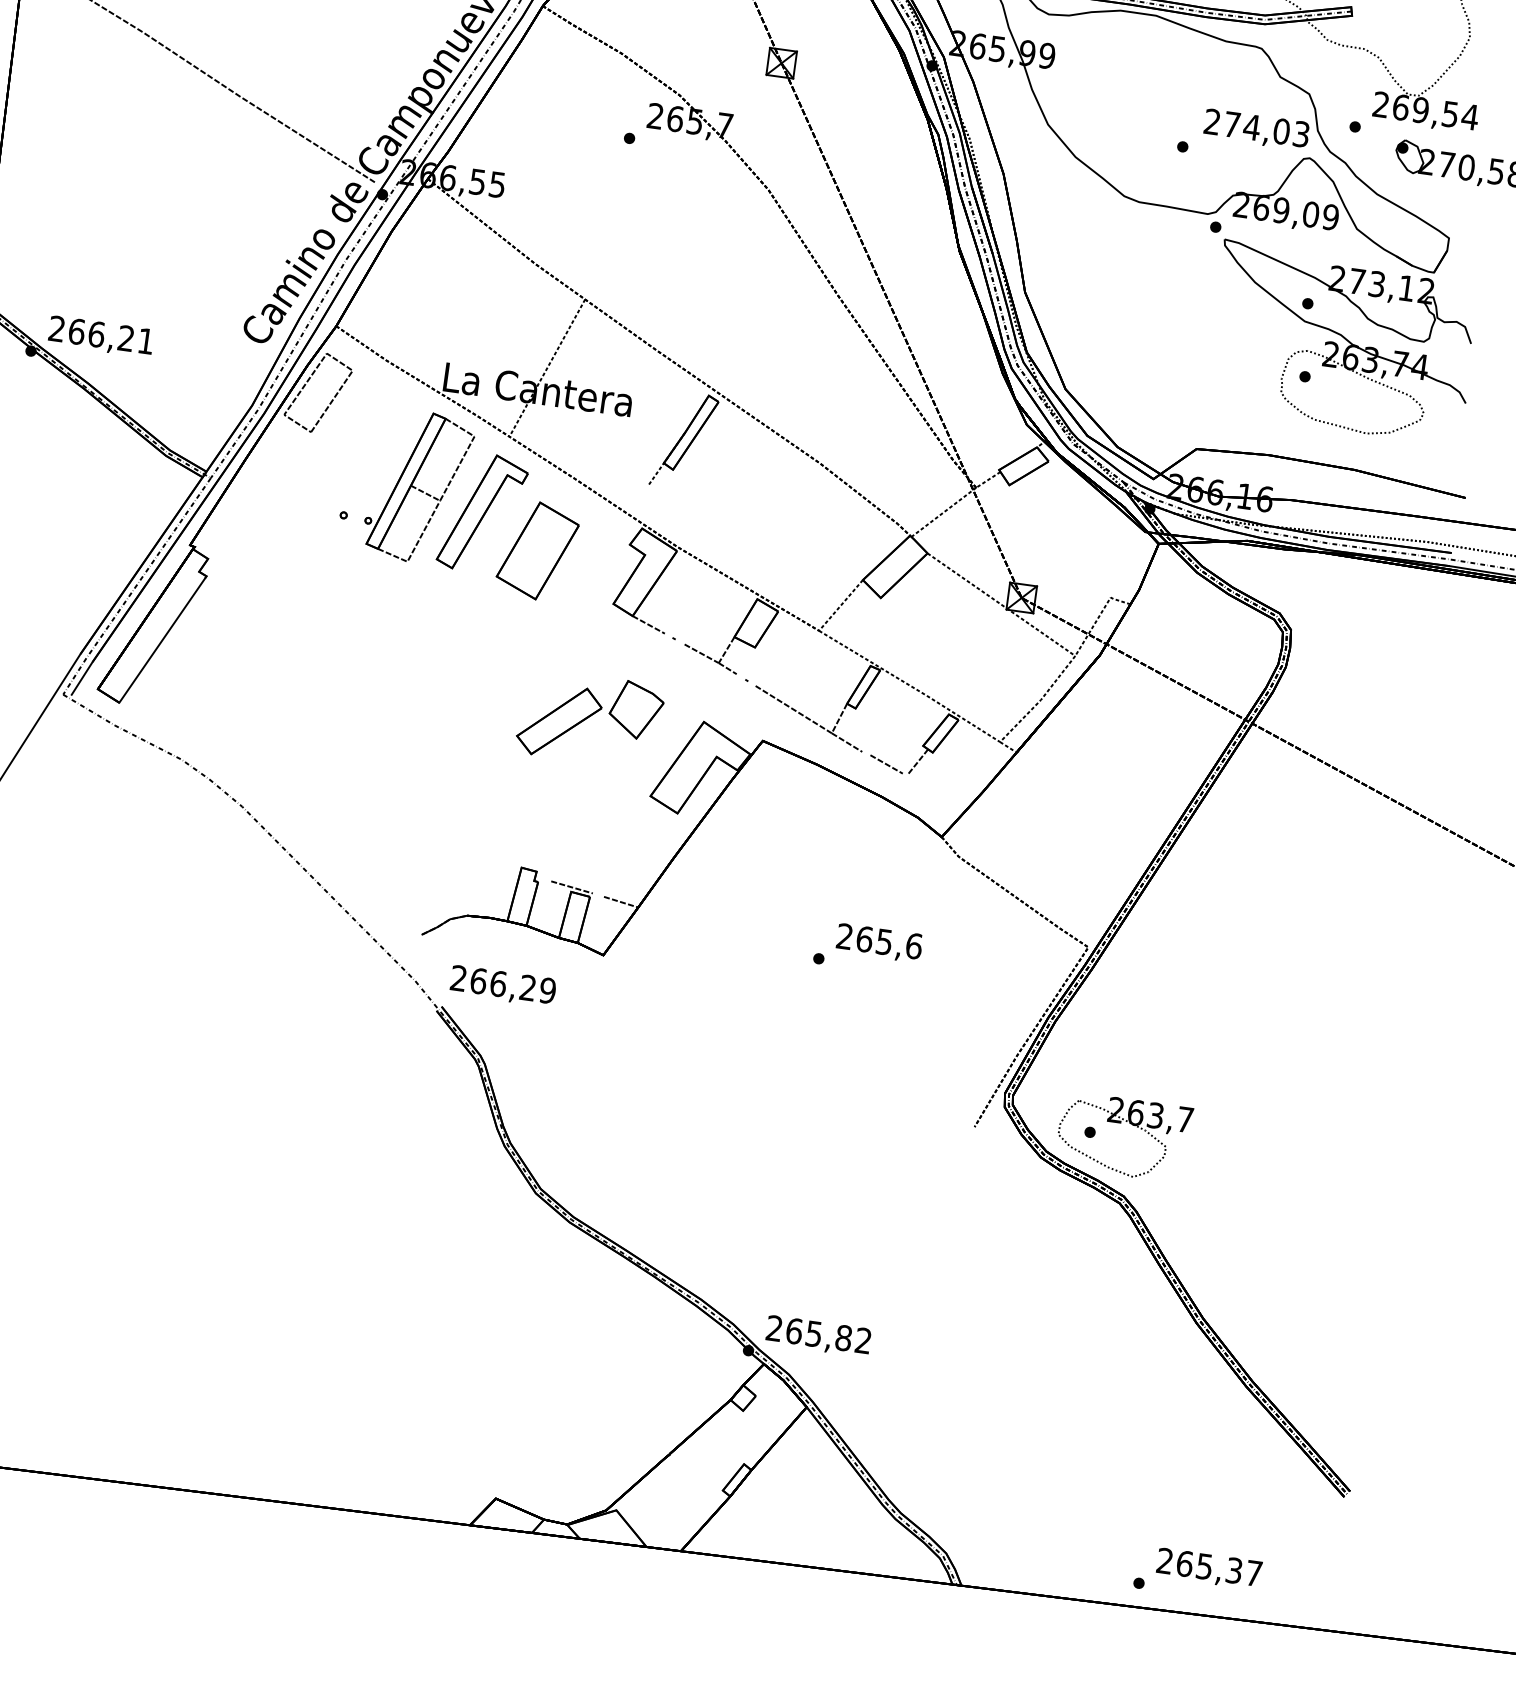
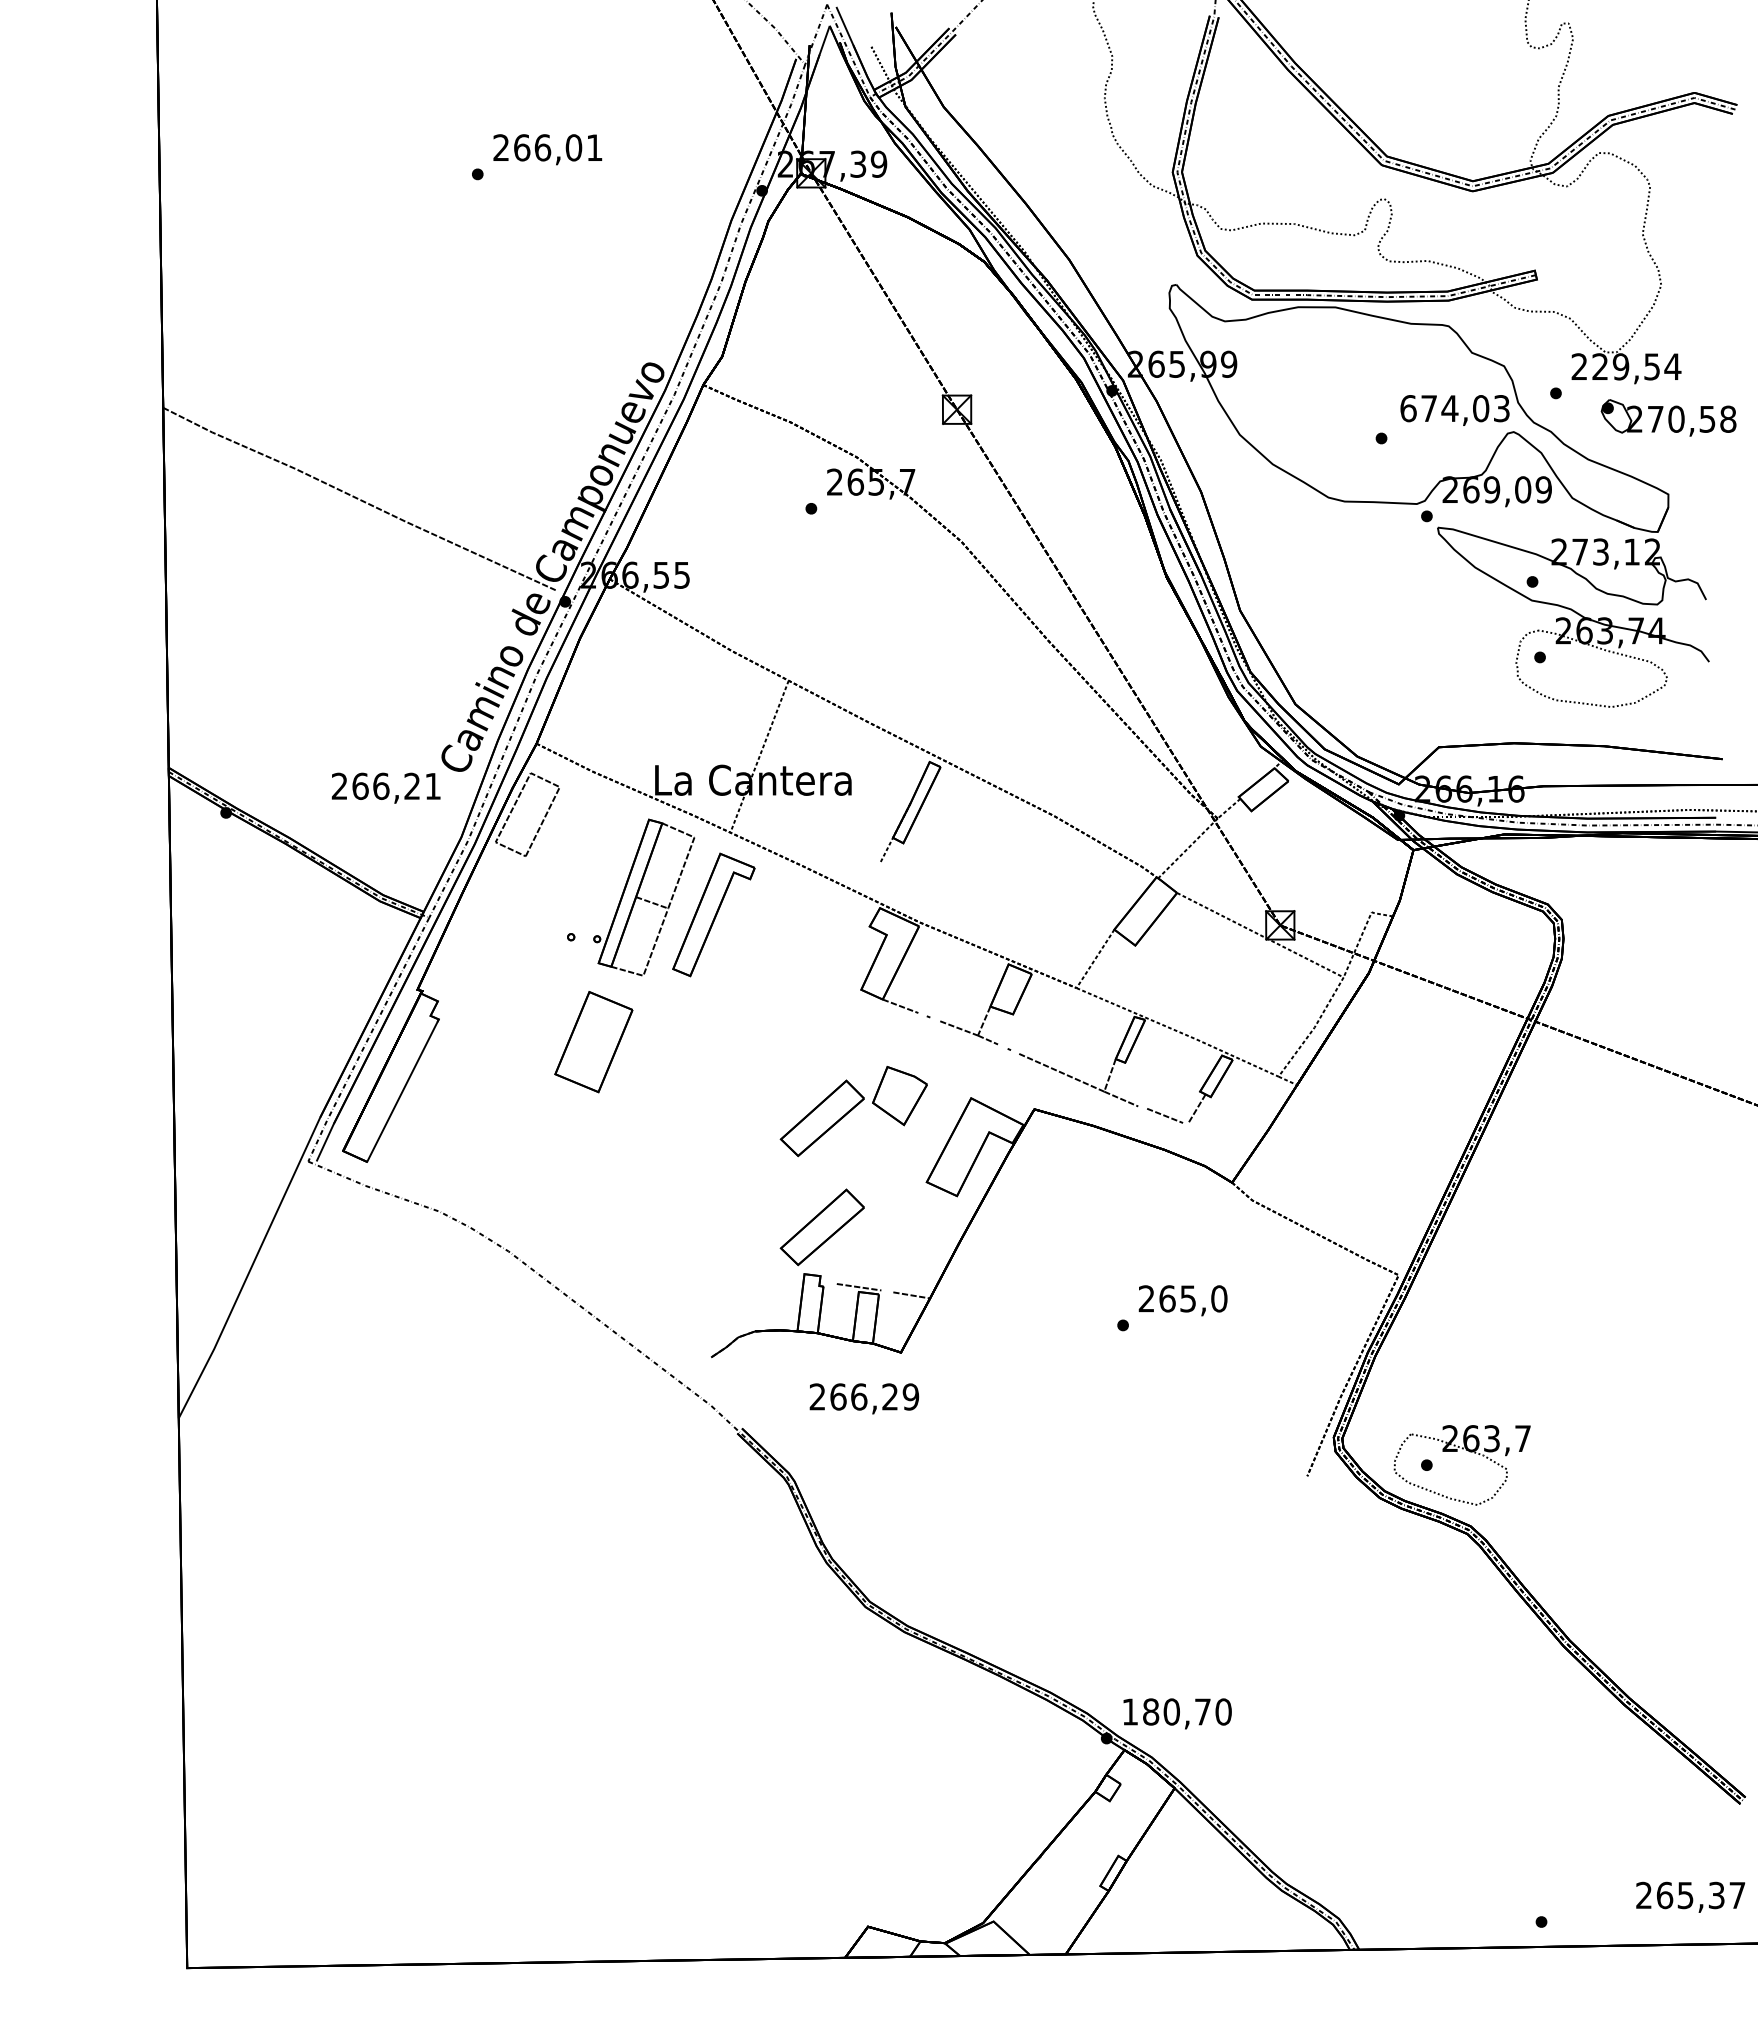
text: (1401, 107) -> (1600, 366), 269,54 -> 229,54
text: (1212, 121) -> (1408, 408), 274,03 -> 674,03
text: (100, 336) -> (385, 787), moved
part: (537, 551) -> (593, 1042), moved
part: (544, 825) -> (821, 1227), added
text: (914, 945) -> (1219, 1298), 265,6 -> 265,0
text: (503, 986) -> (864, 1398), moved
text: (818, 1334) -> (1176, 1711), 265,82 -> 180,70
text: (1209, 1568) -> (1690, 1896), moved

